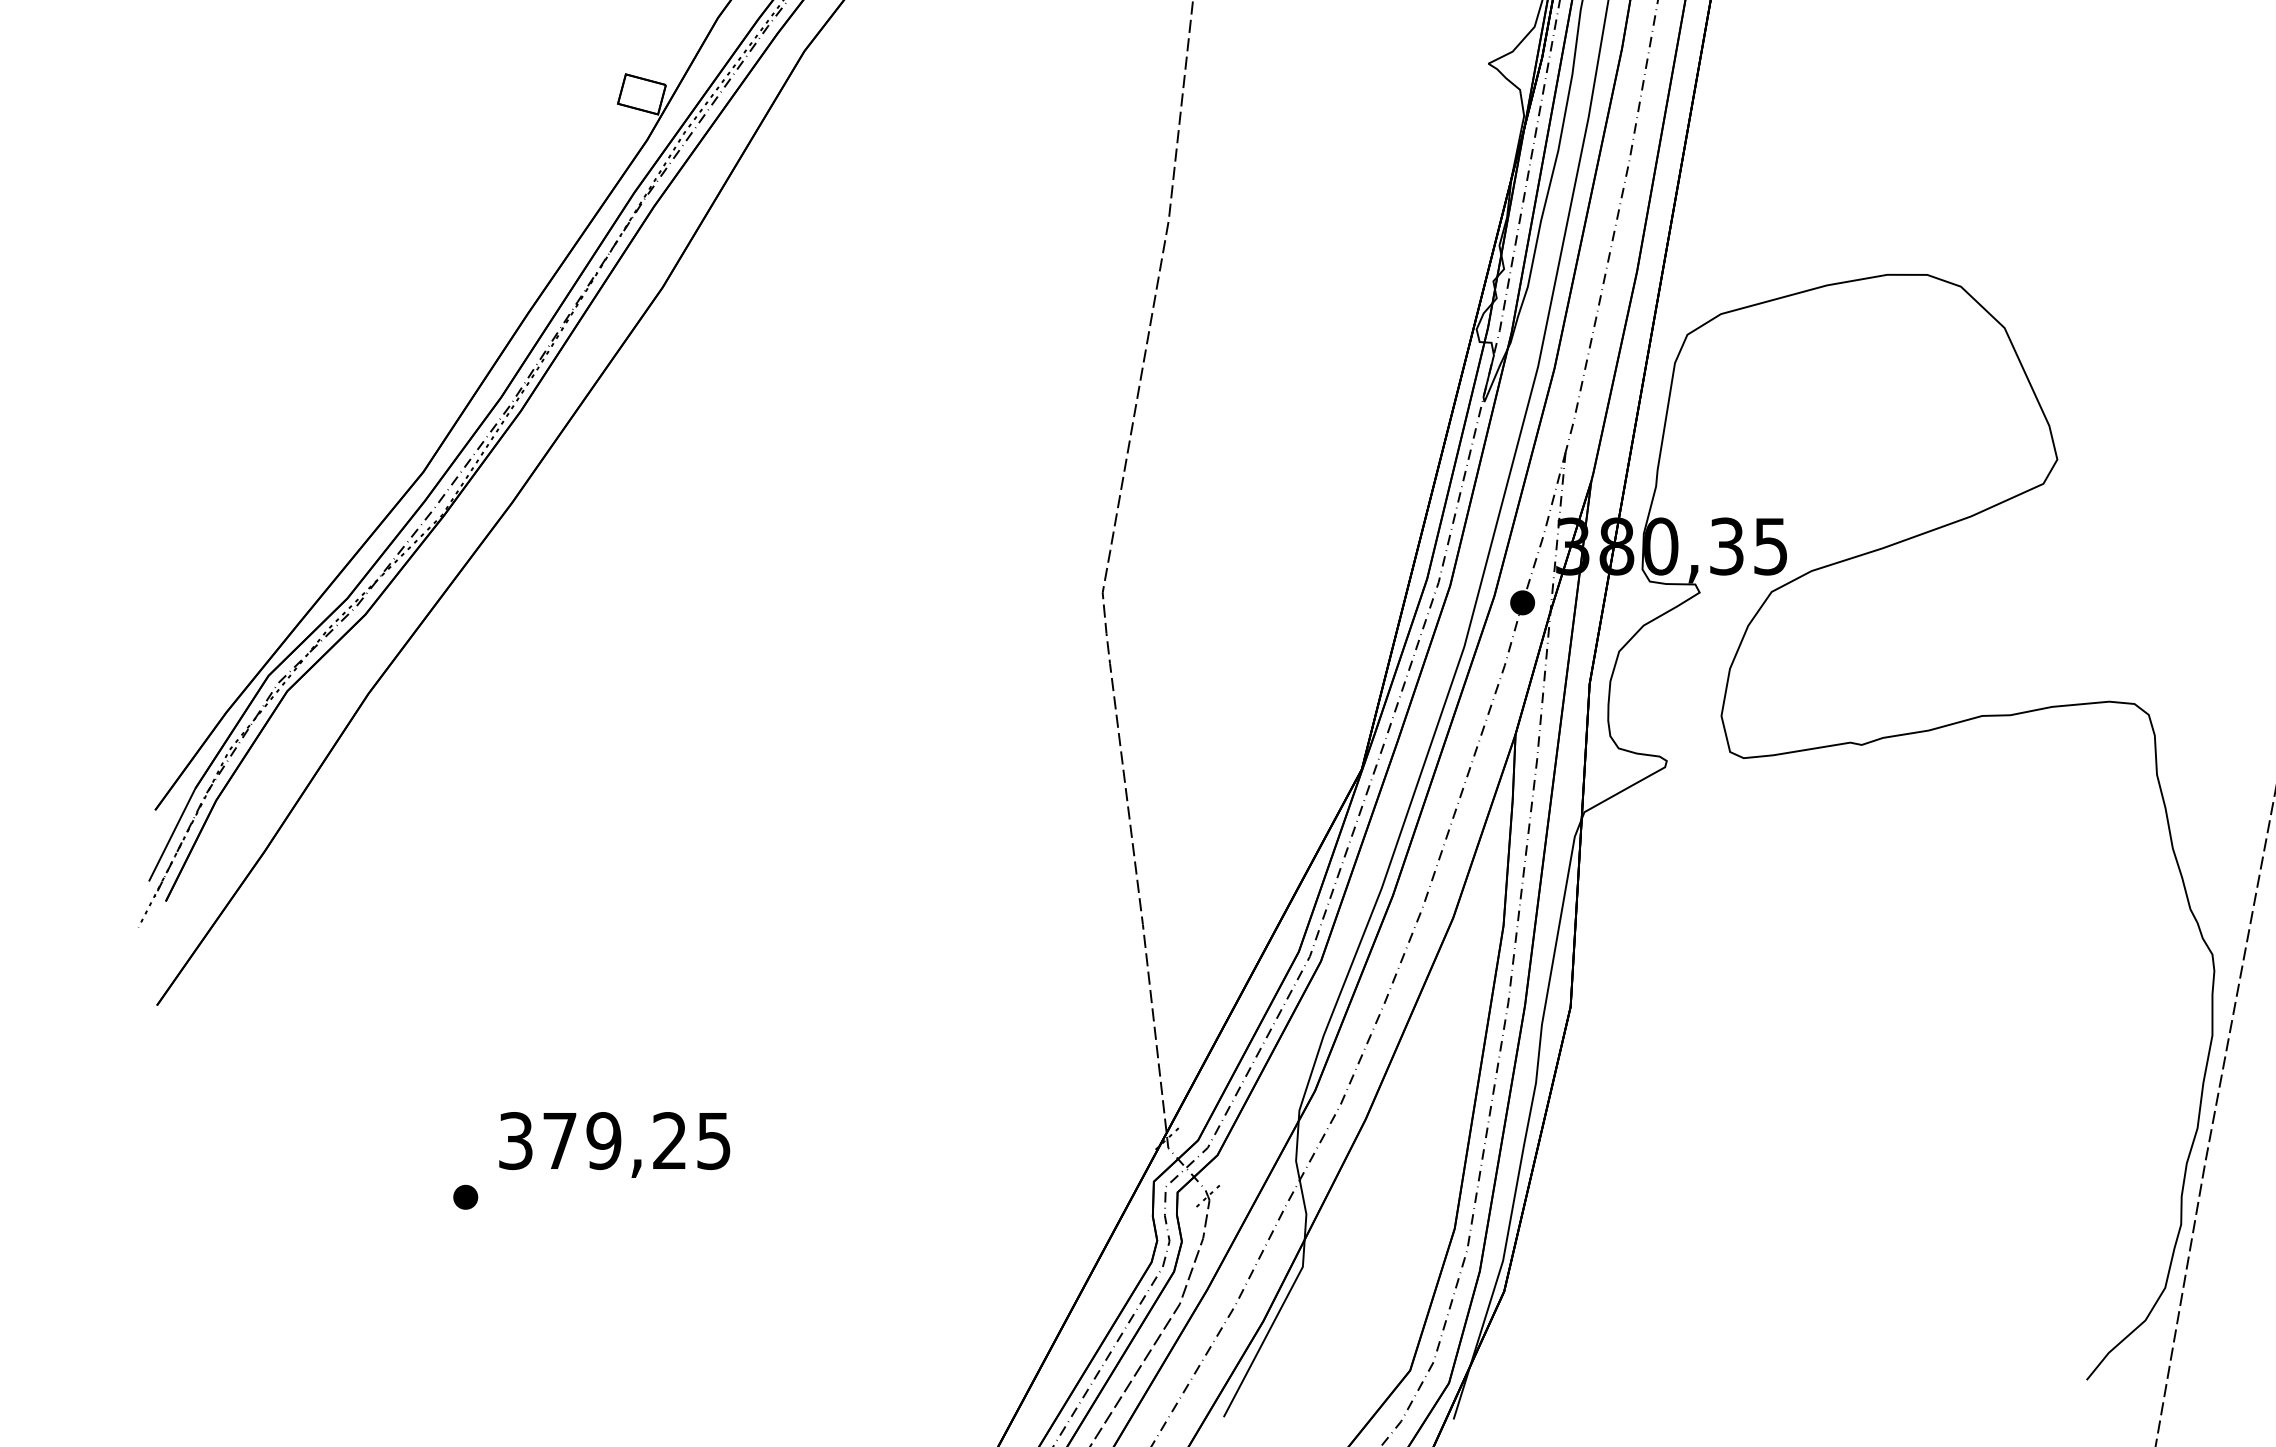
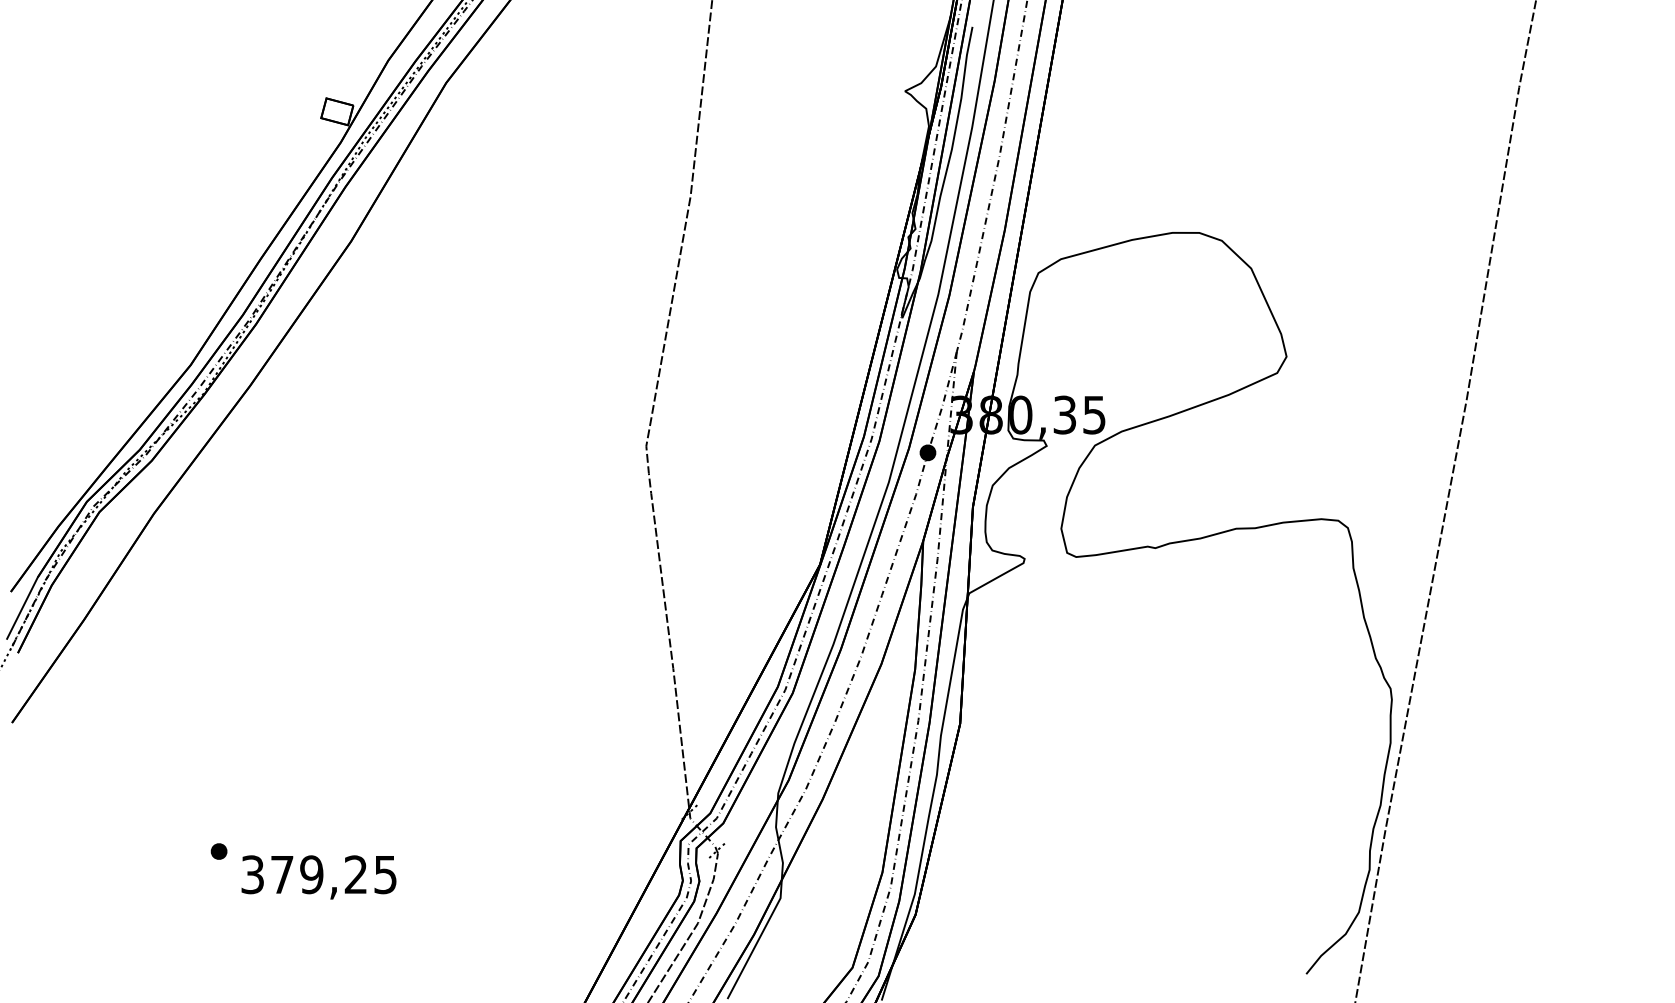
text: (613, 1145) -> (318, 877), moved

